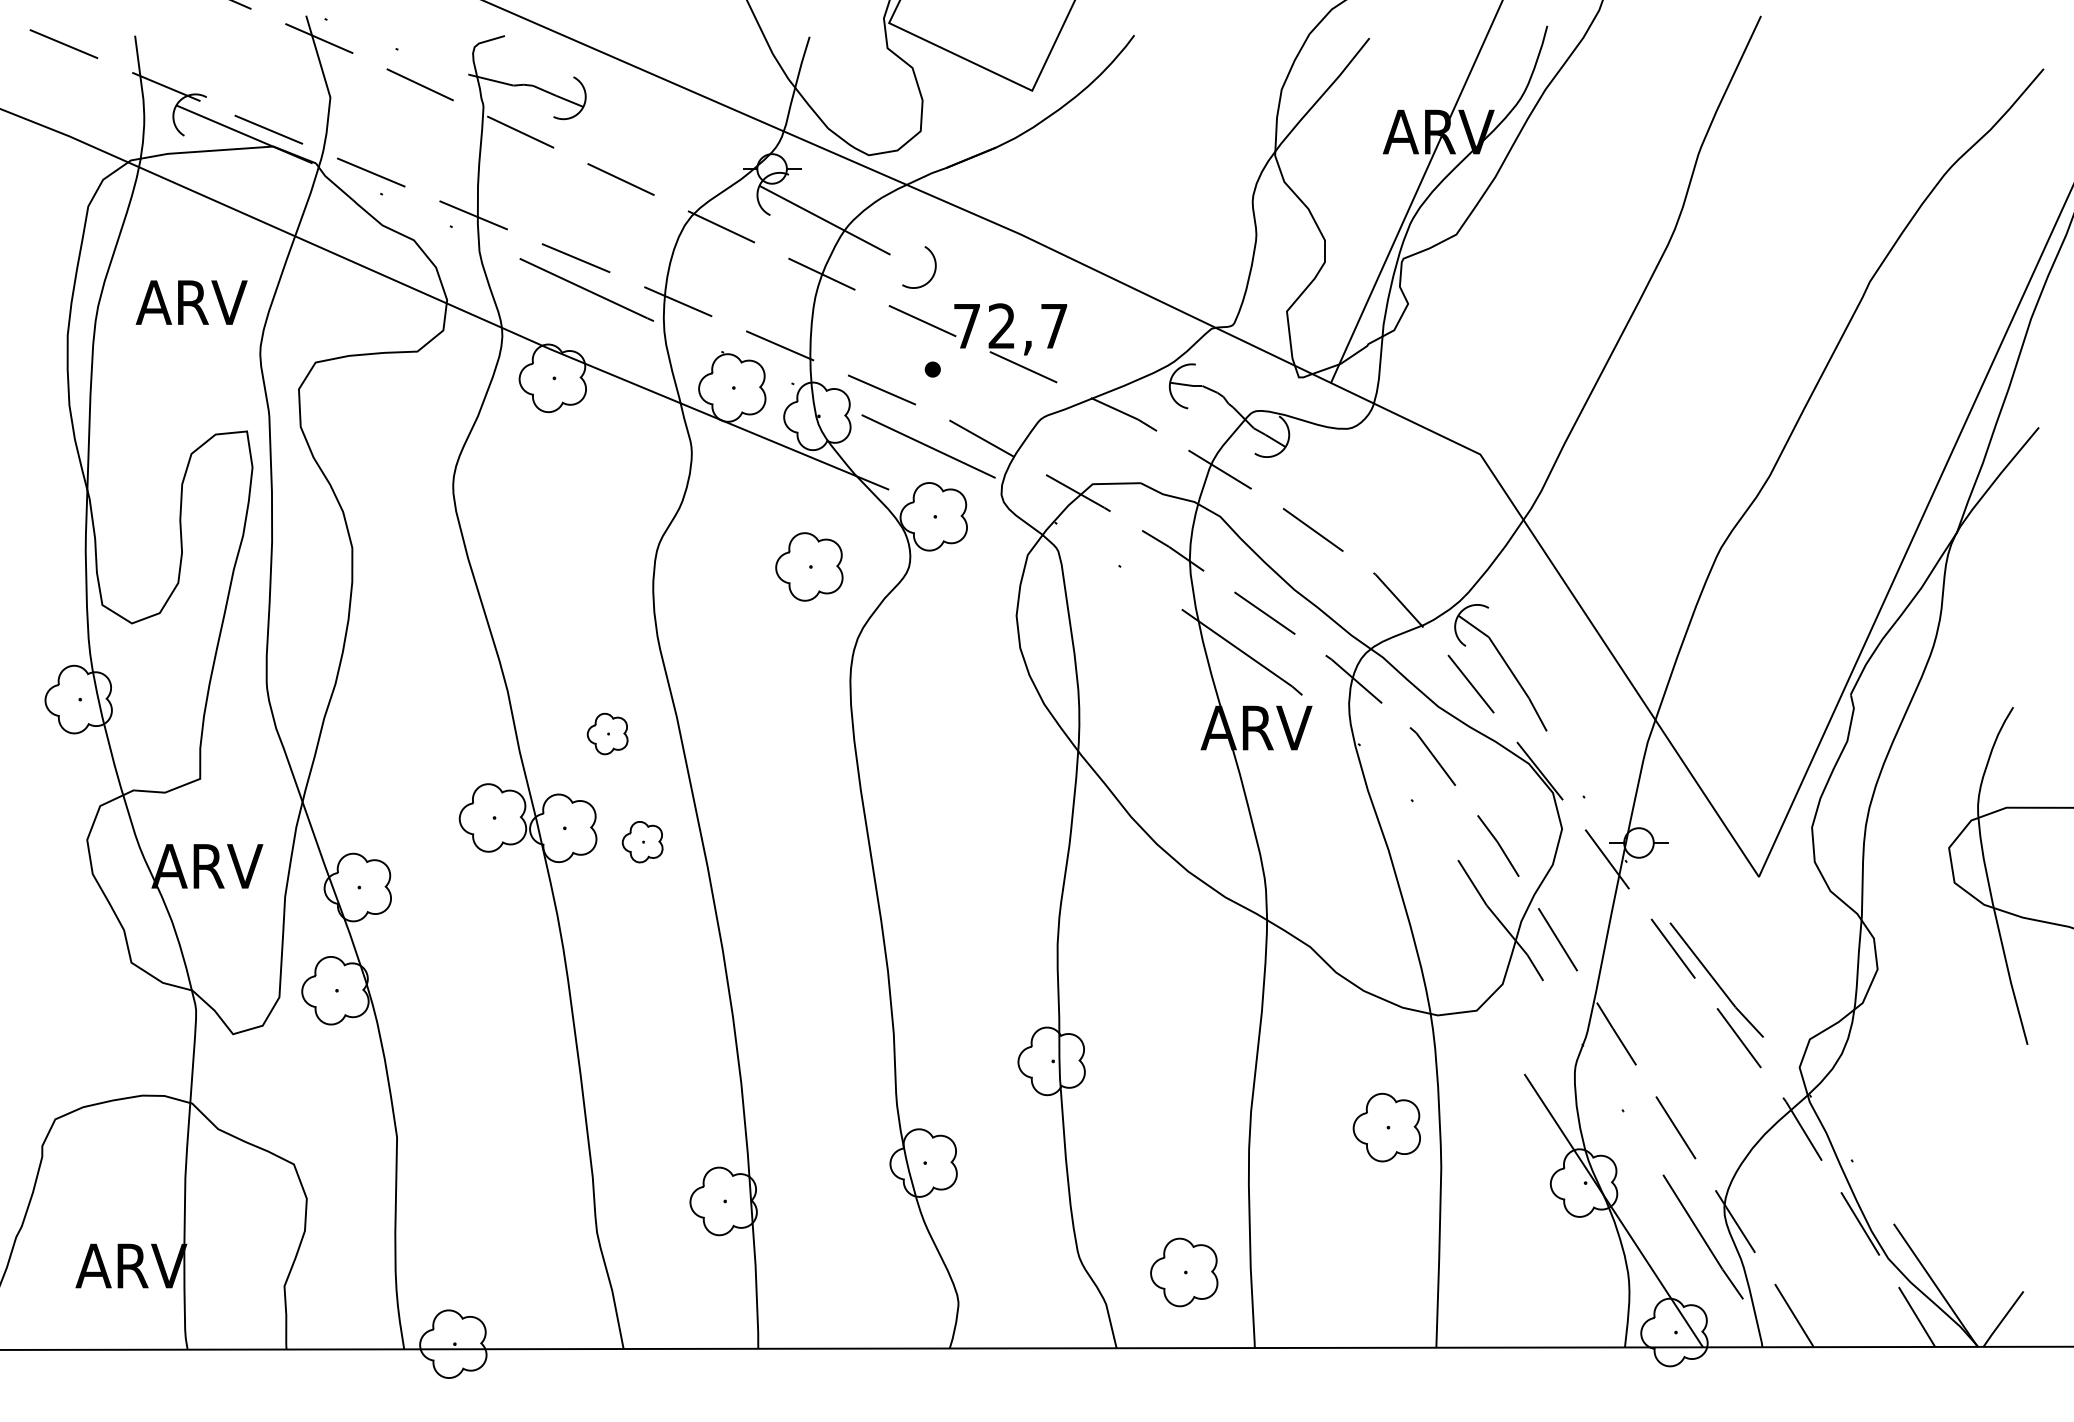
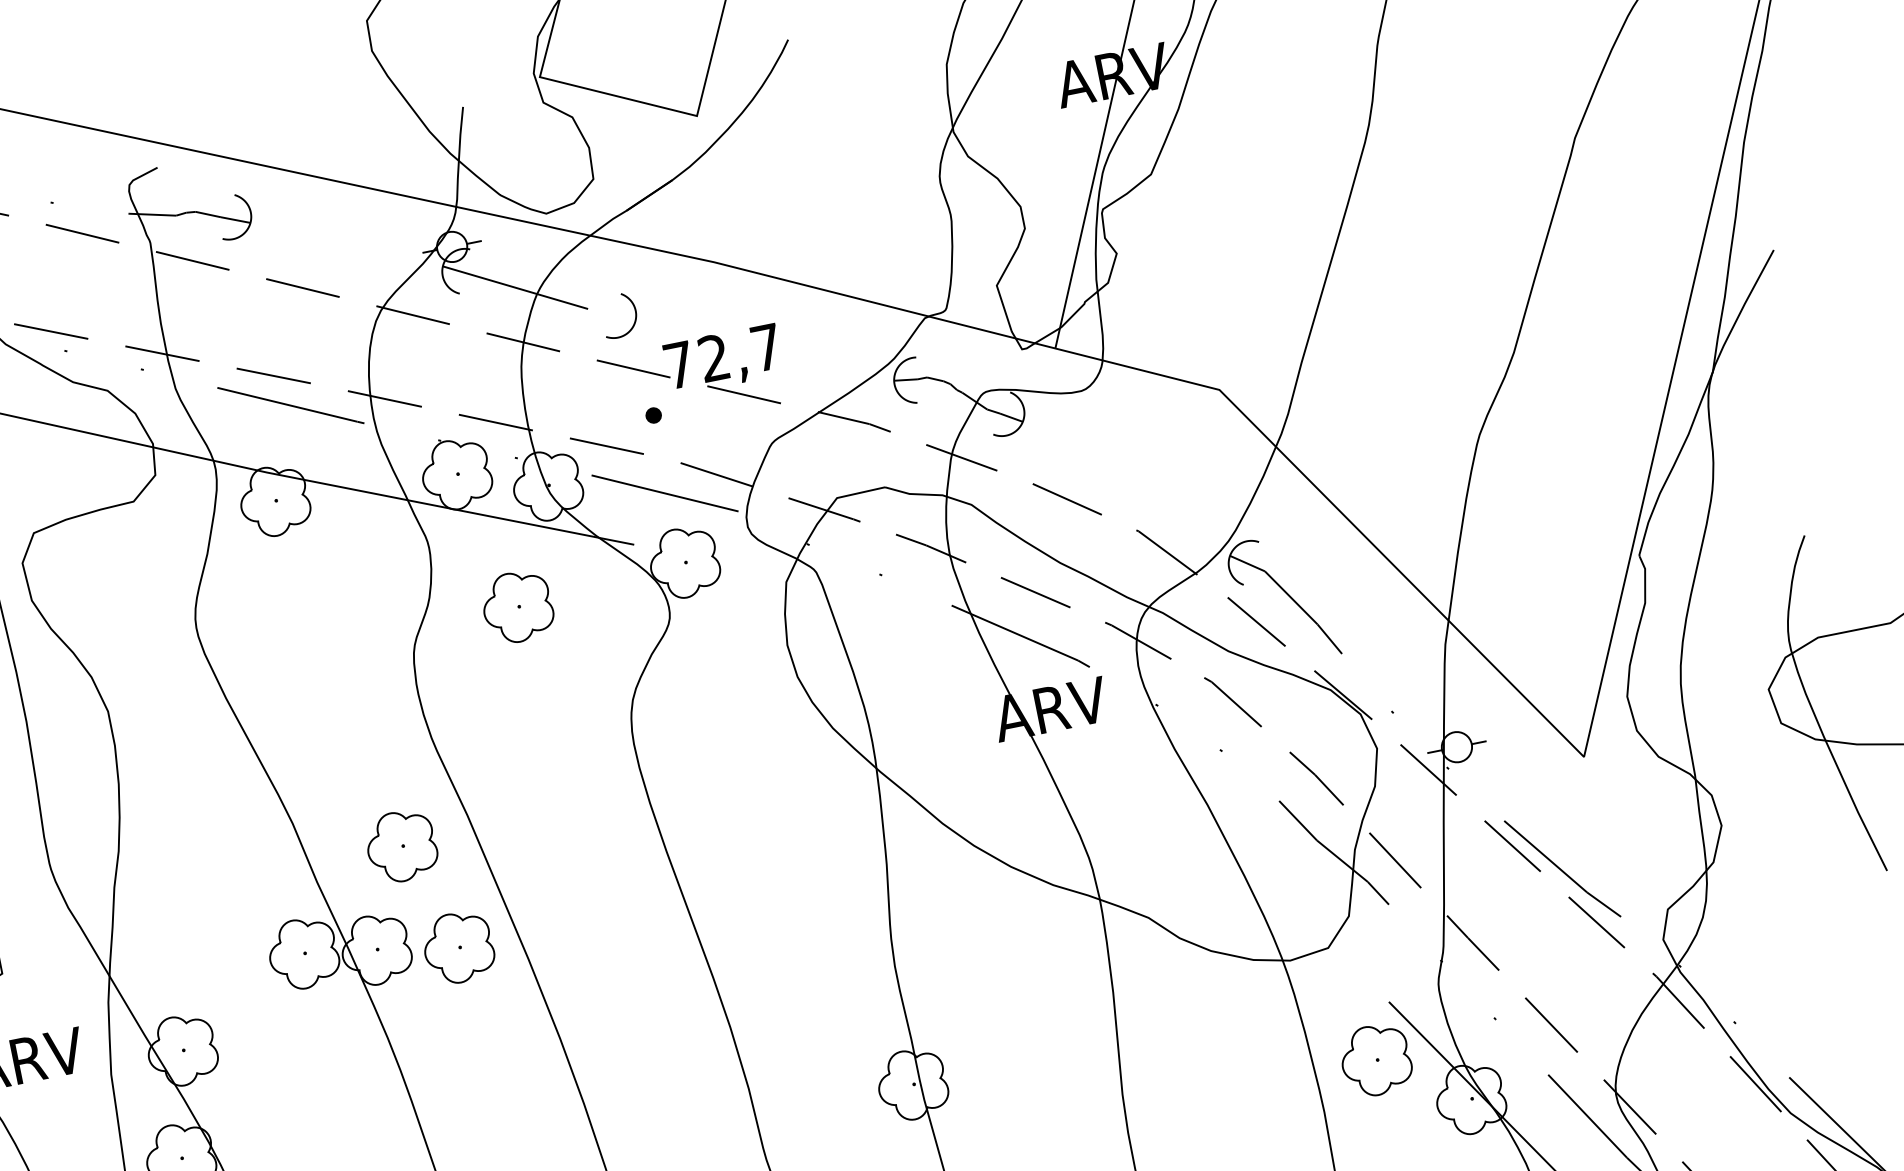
part: (809, 566) -> (517, 606), moved
part: (607, 733) -> (401, 845), size x1.67
part: (642, 841) -> (458, 947), size x1.67
part: (1386, 1127) -> (1375, 1060), moved

